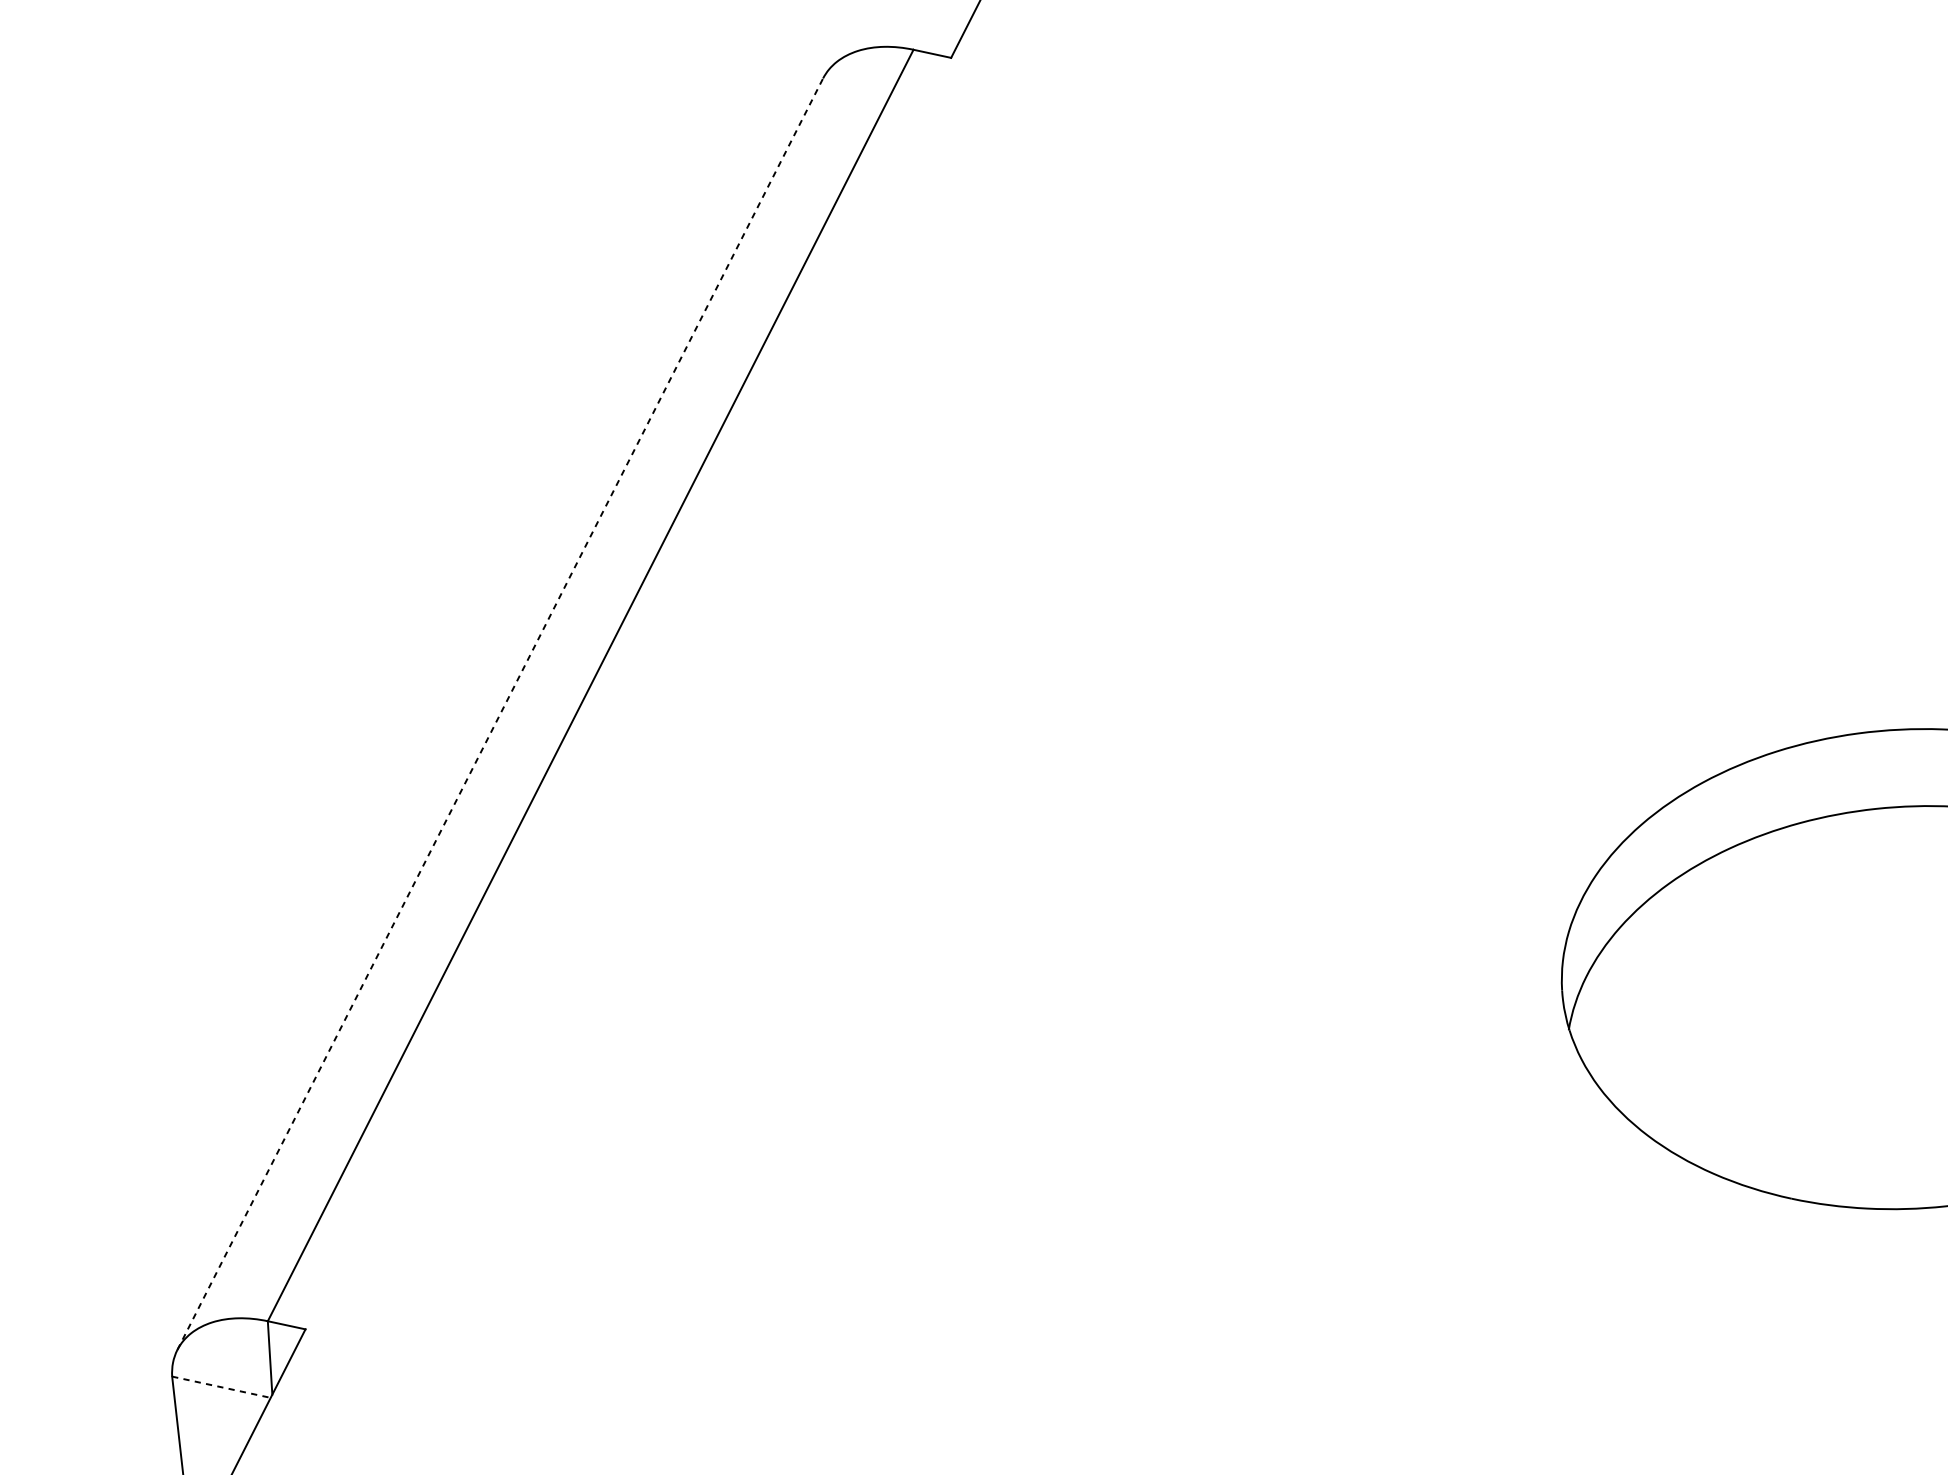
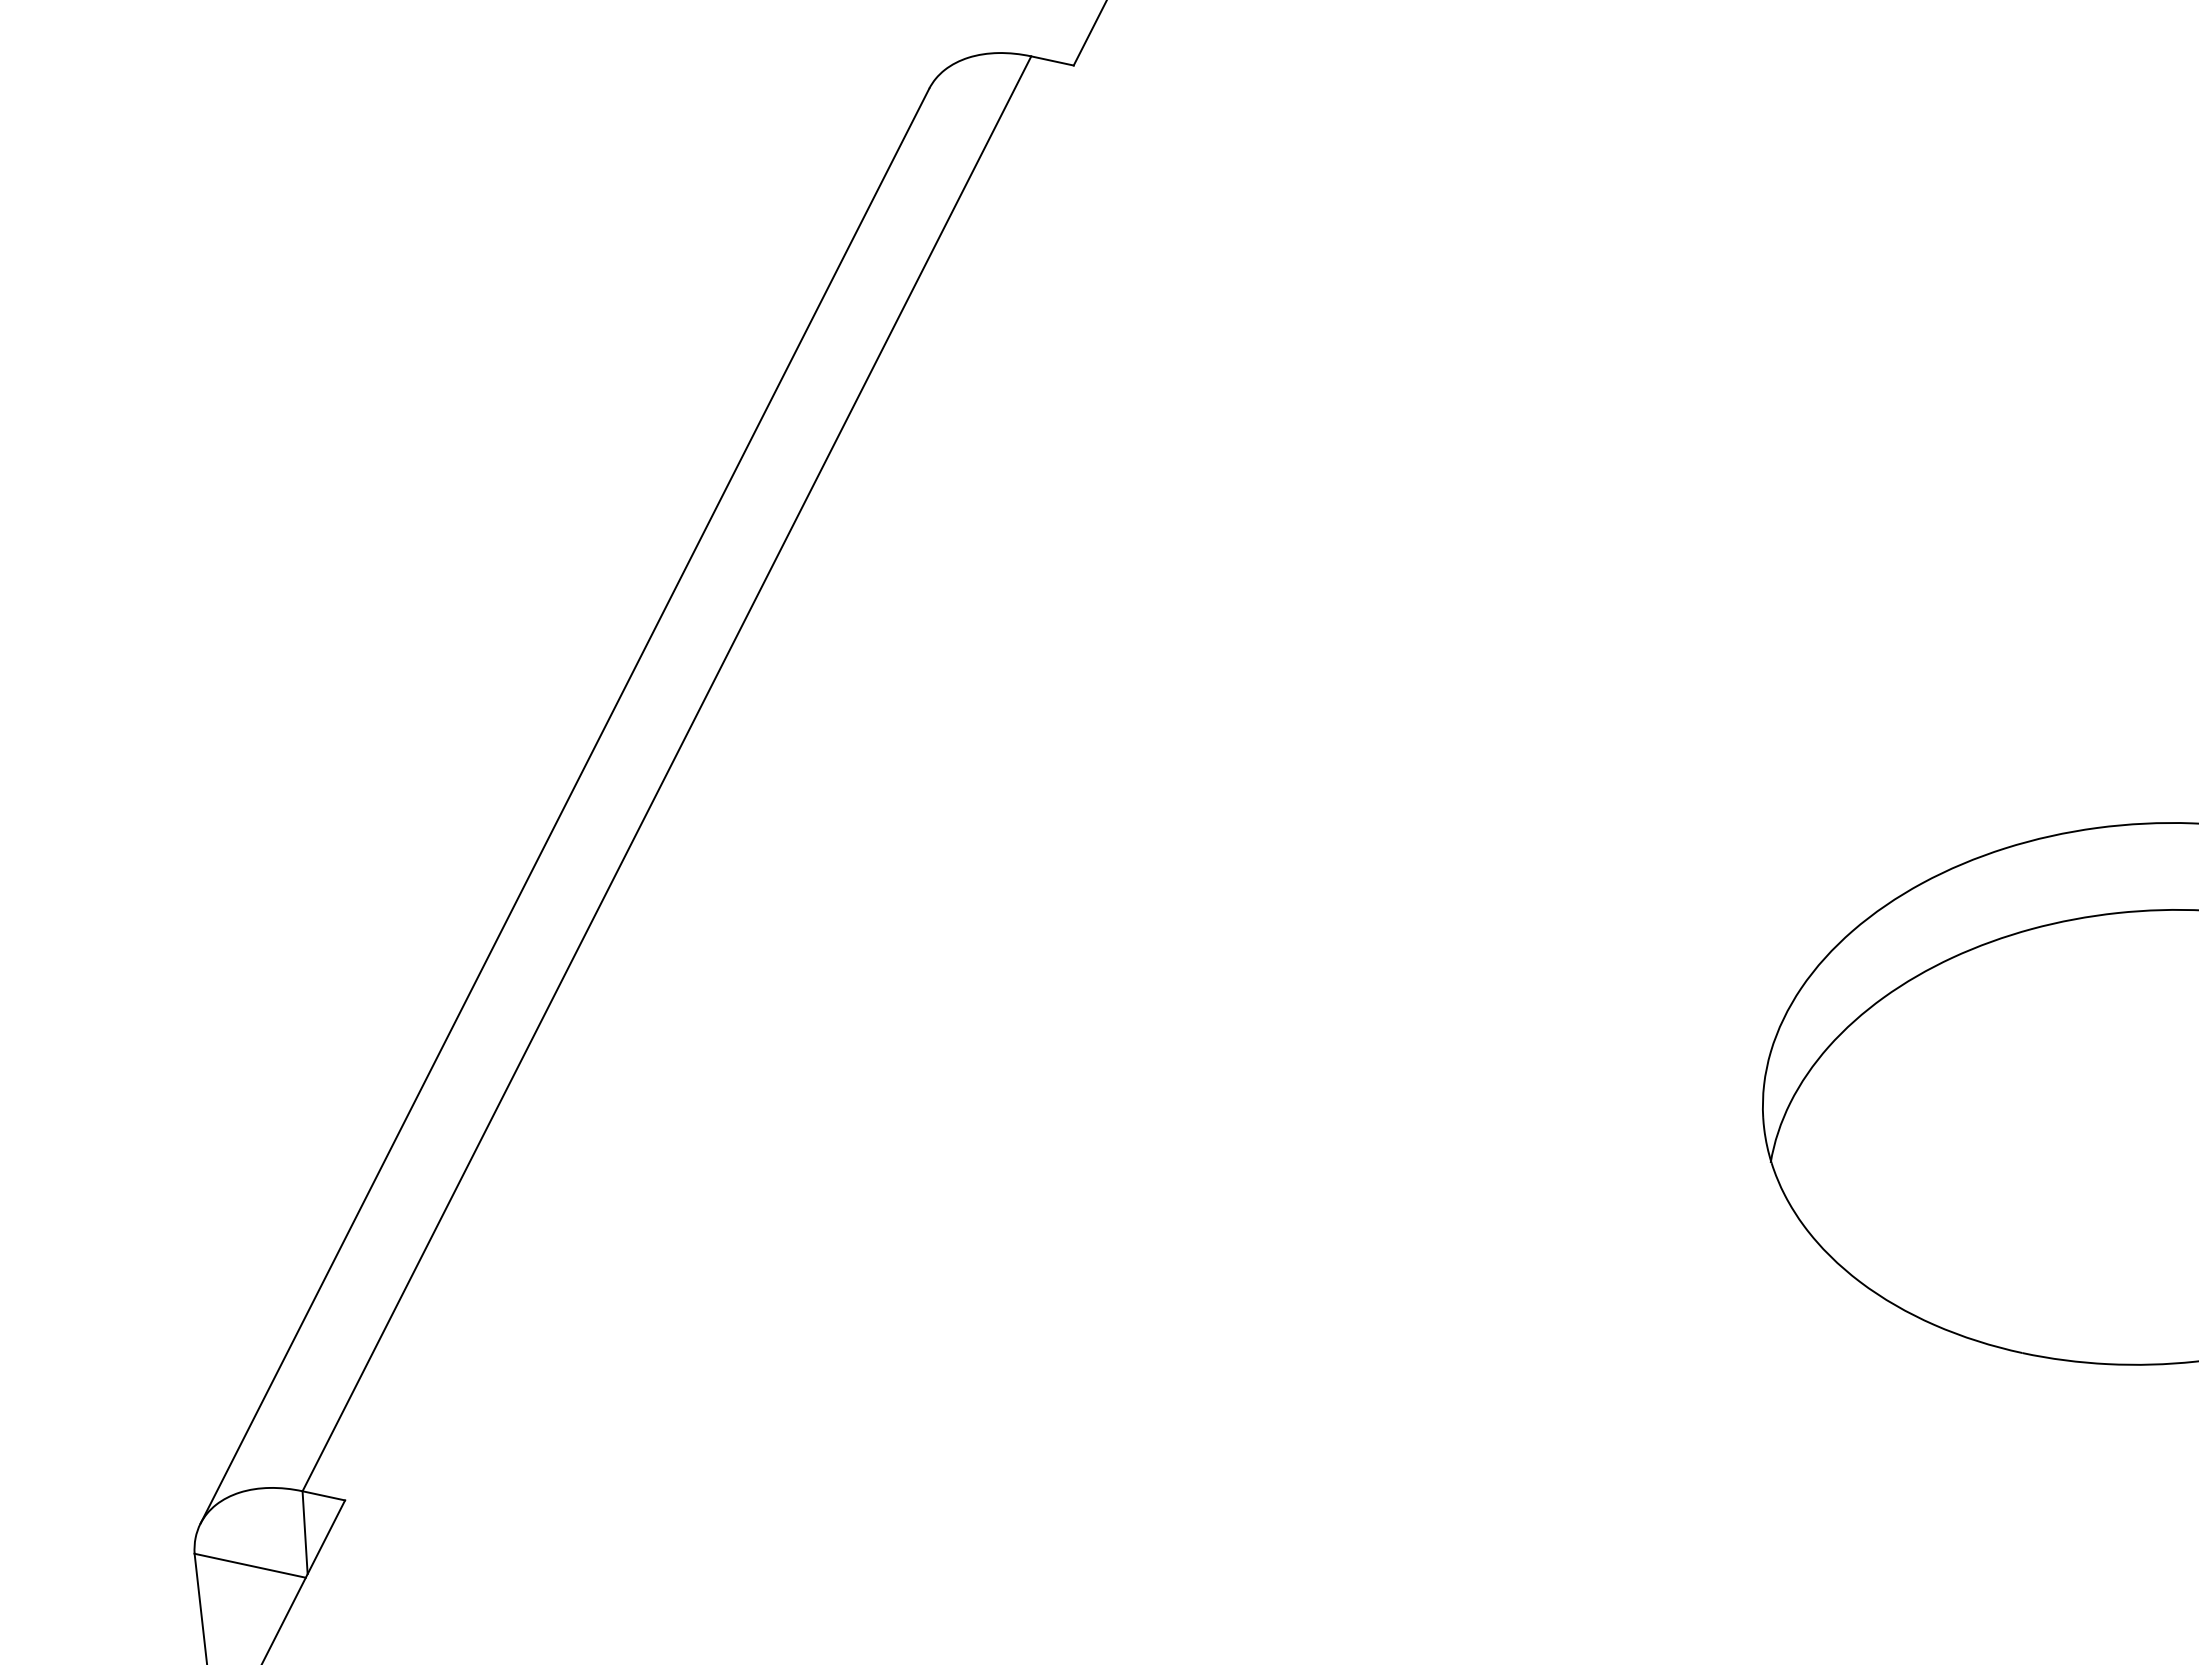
line: (499, 714) -> (564, 806), dashed -> solid
line: (221, 1387) -> (250, 1565), dashed -> solid

